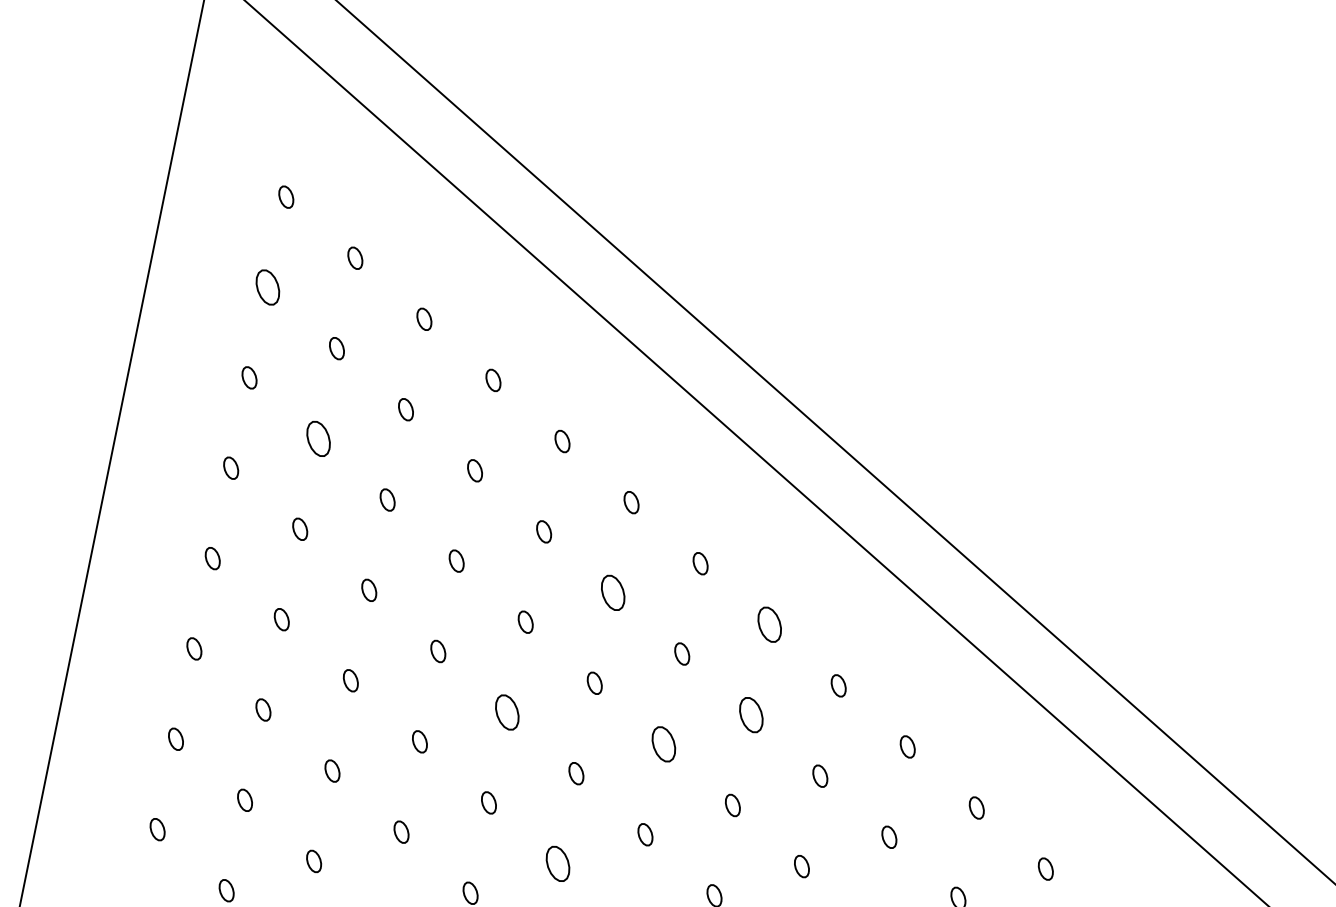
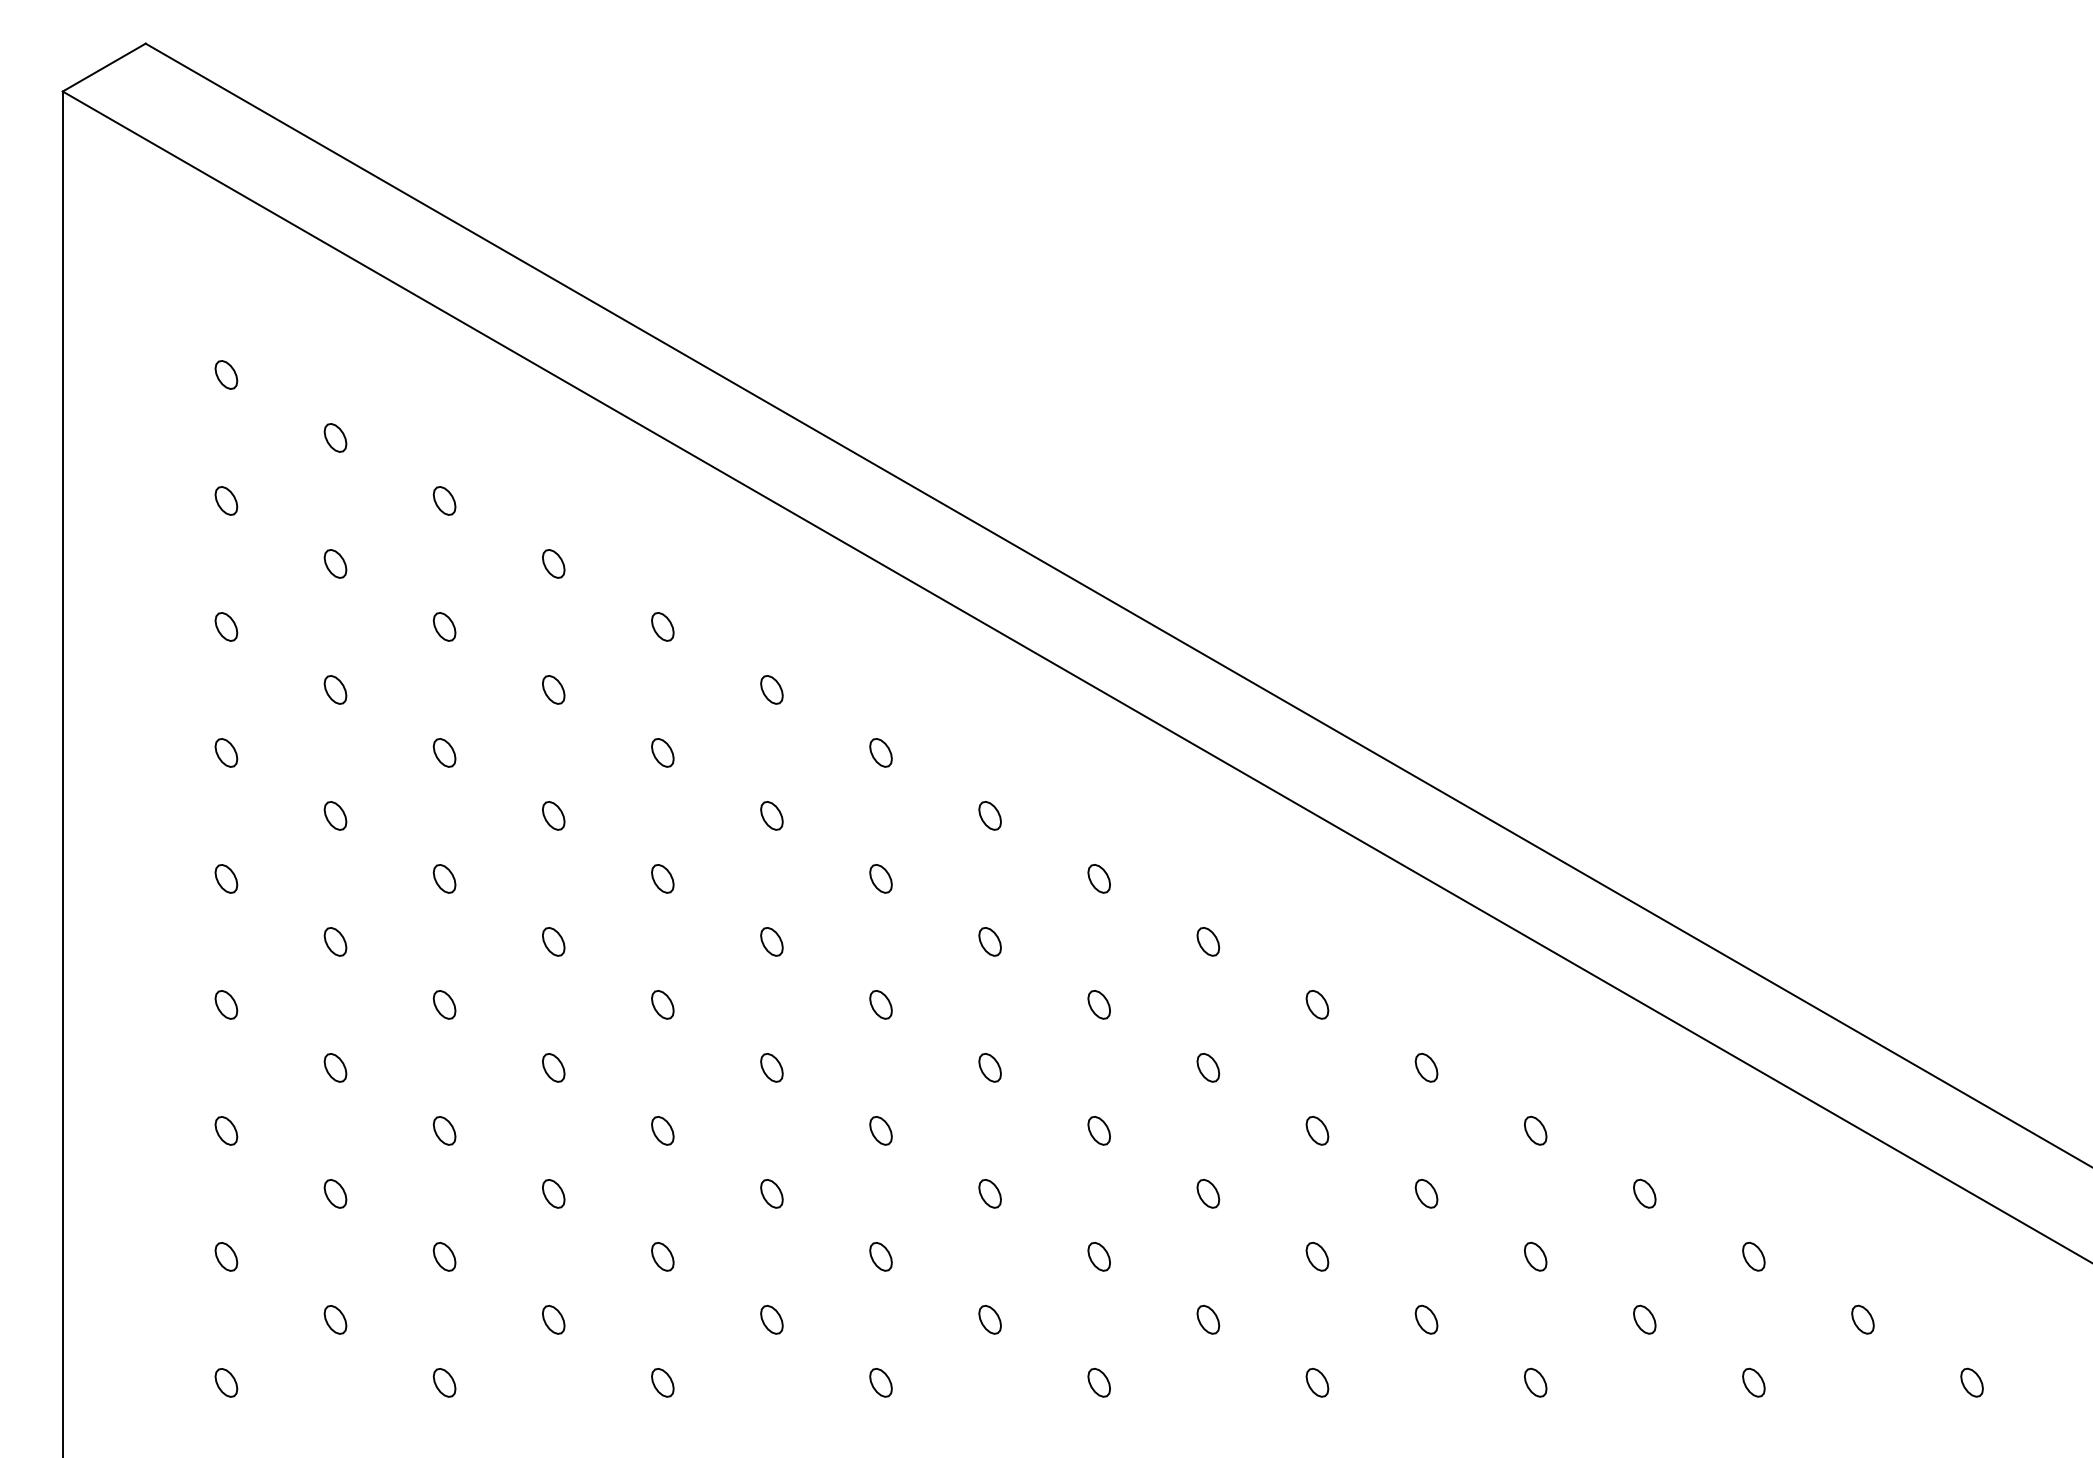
part: (268, 287) -> (226, 500), size x0.62
part: (318, 438) -> (335, 689), size x0.62
part: (612, 592) -> (771, 815), size x0.62
part: (769, 624) -> (989, 815), size x0.62
part: (507, 712) -> (662, 1004), size x0.62
part: (750, 714) -> (989, 941), size x0.62
part: (663, 744) -> (880, 1004), size x0.62
part: (557, 863) -> (771, 1193), size x0.62

